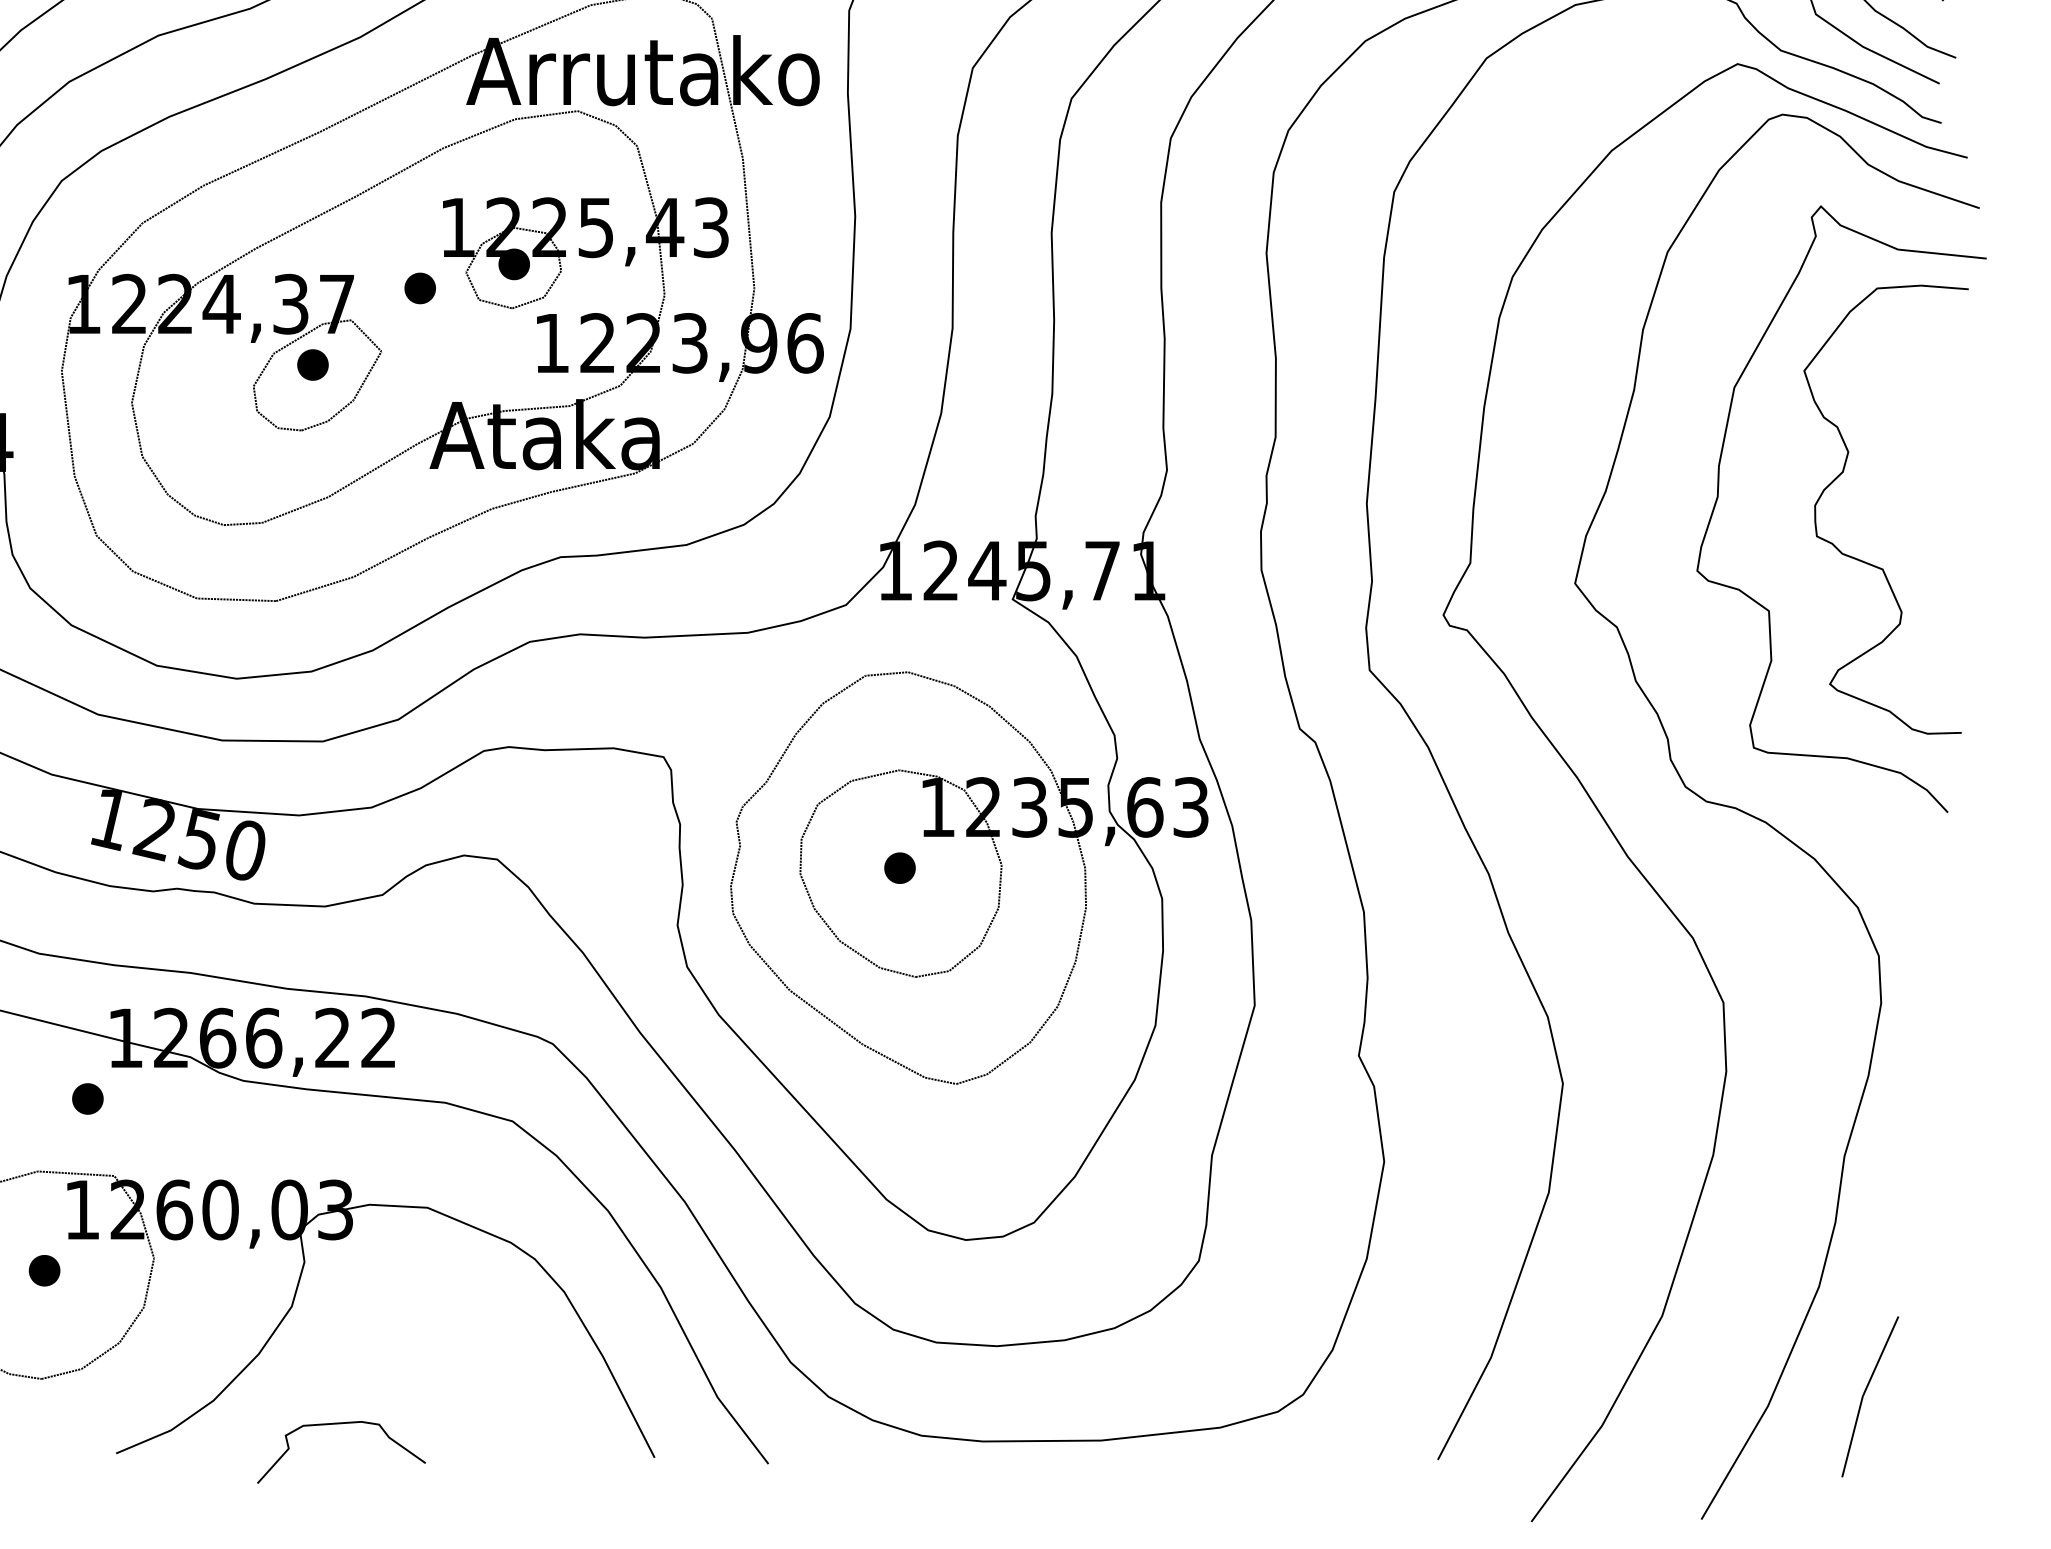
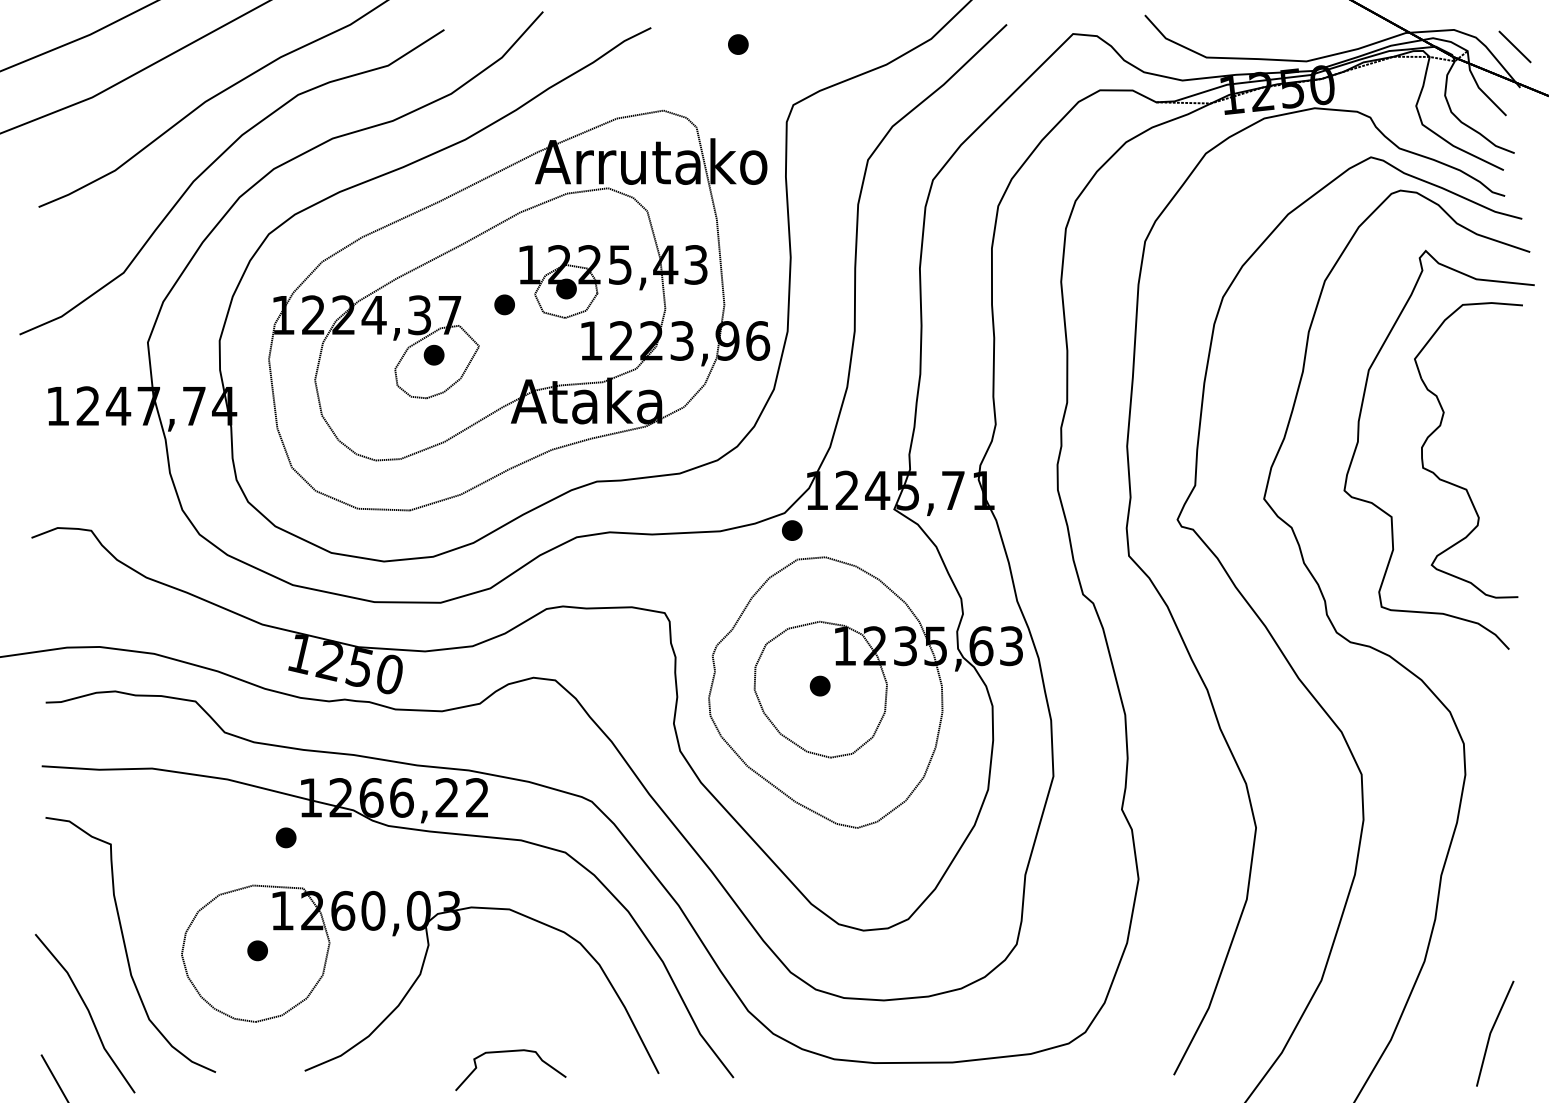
part: (857, 631) -> (792, 530), added
line: (1866, 1393) -> (1492, 1031), moved
curve: (339, 1425) -> (509, 1052), moved

